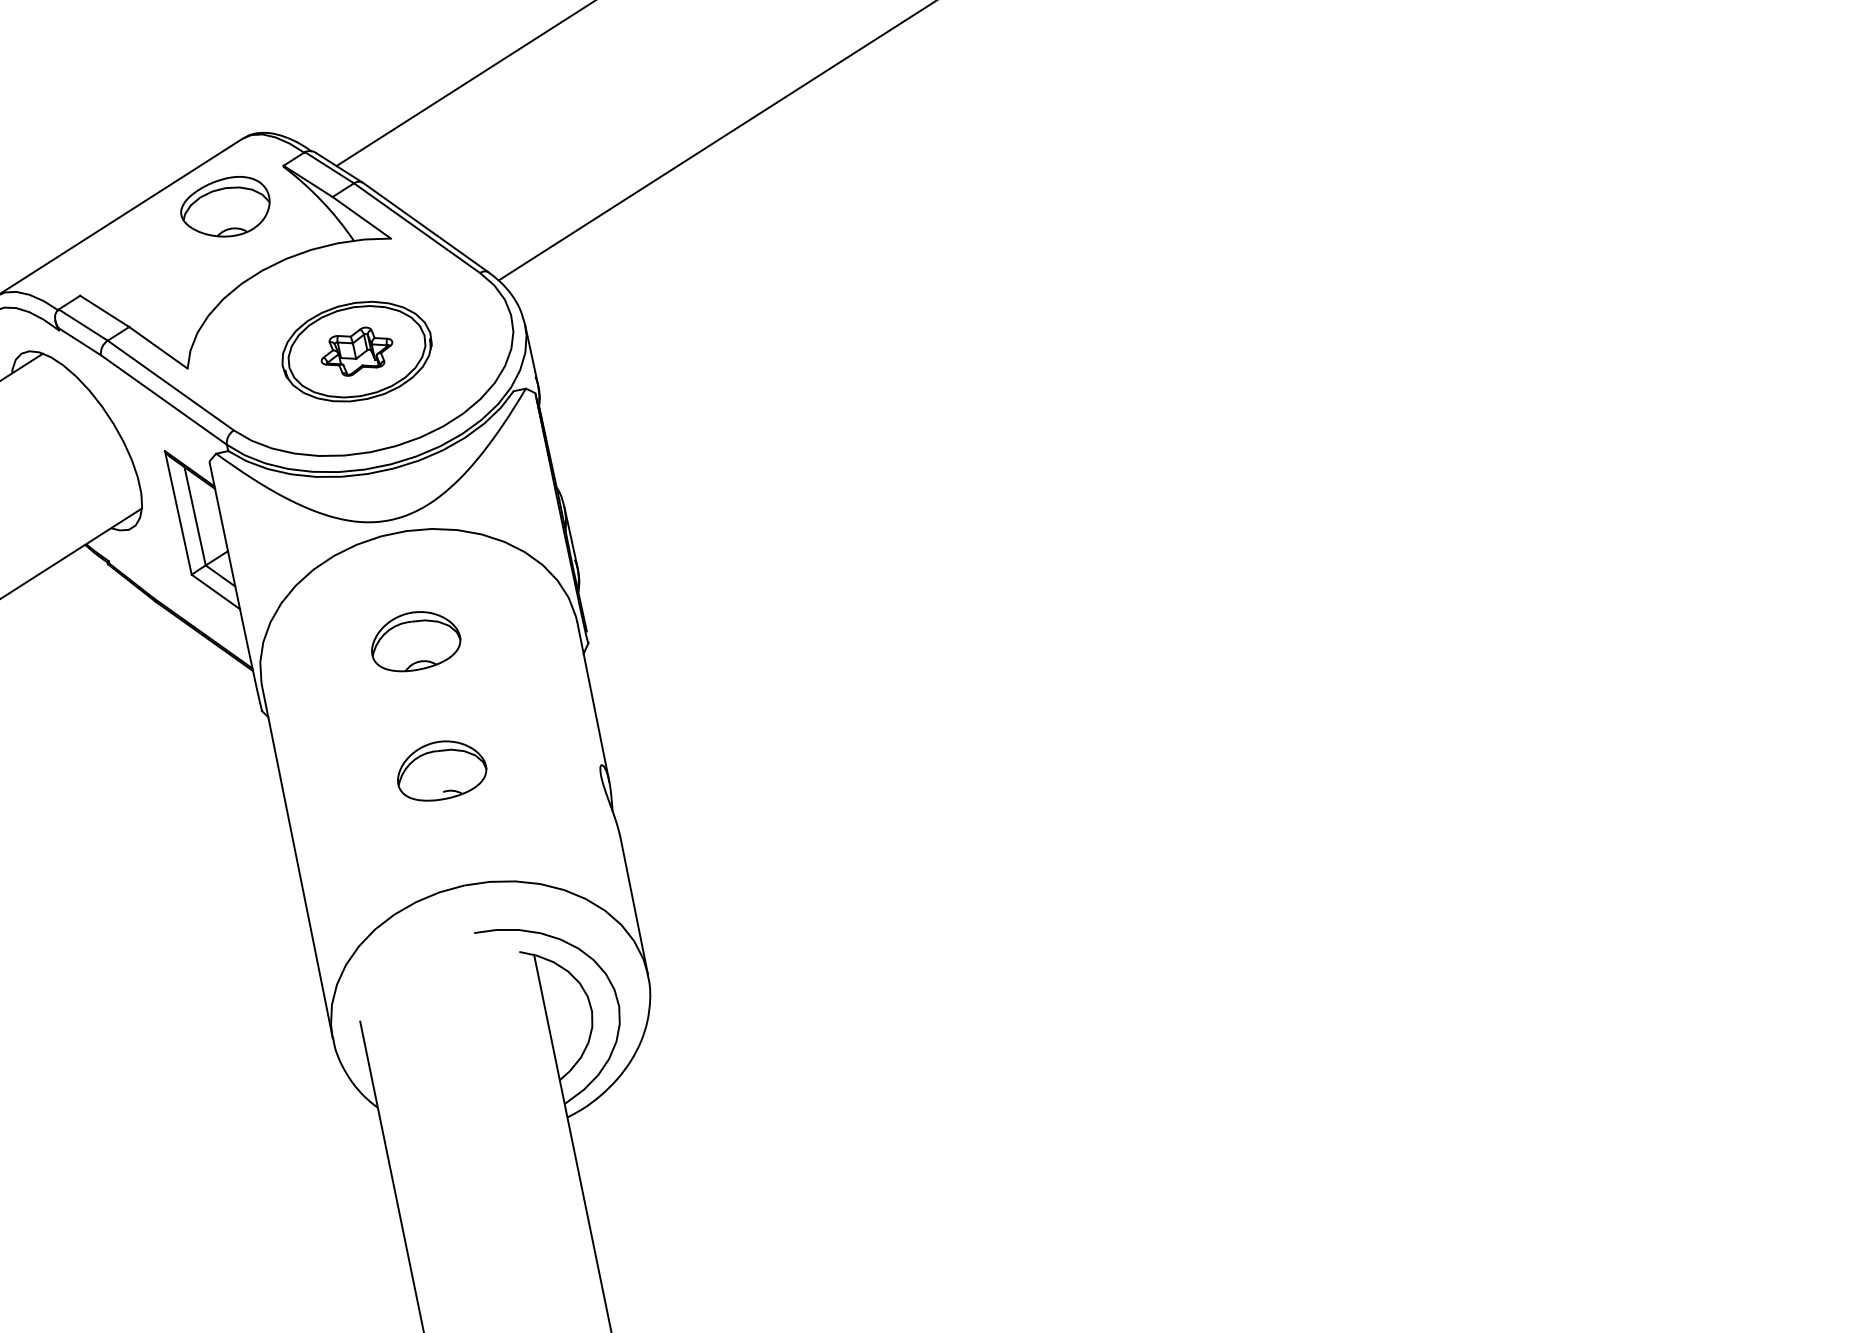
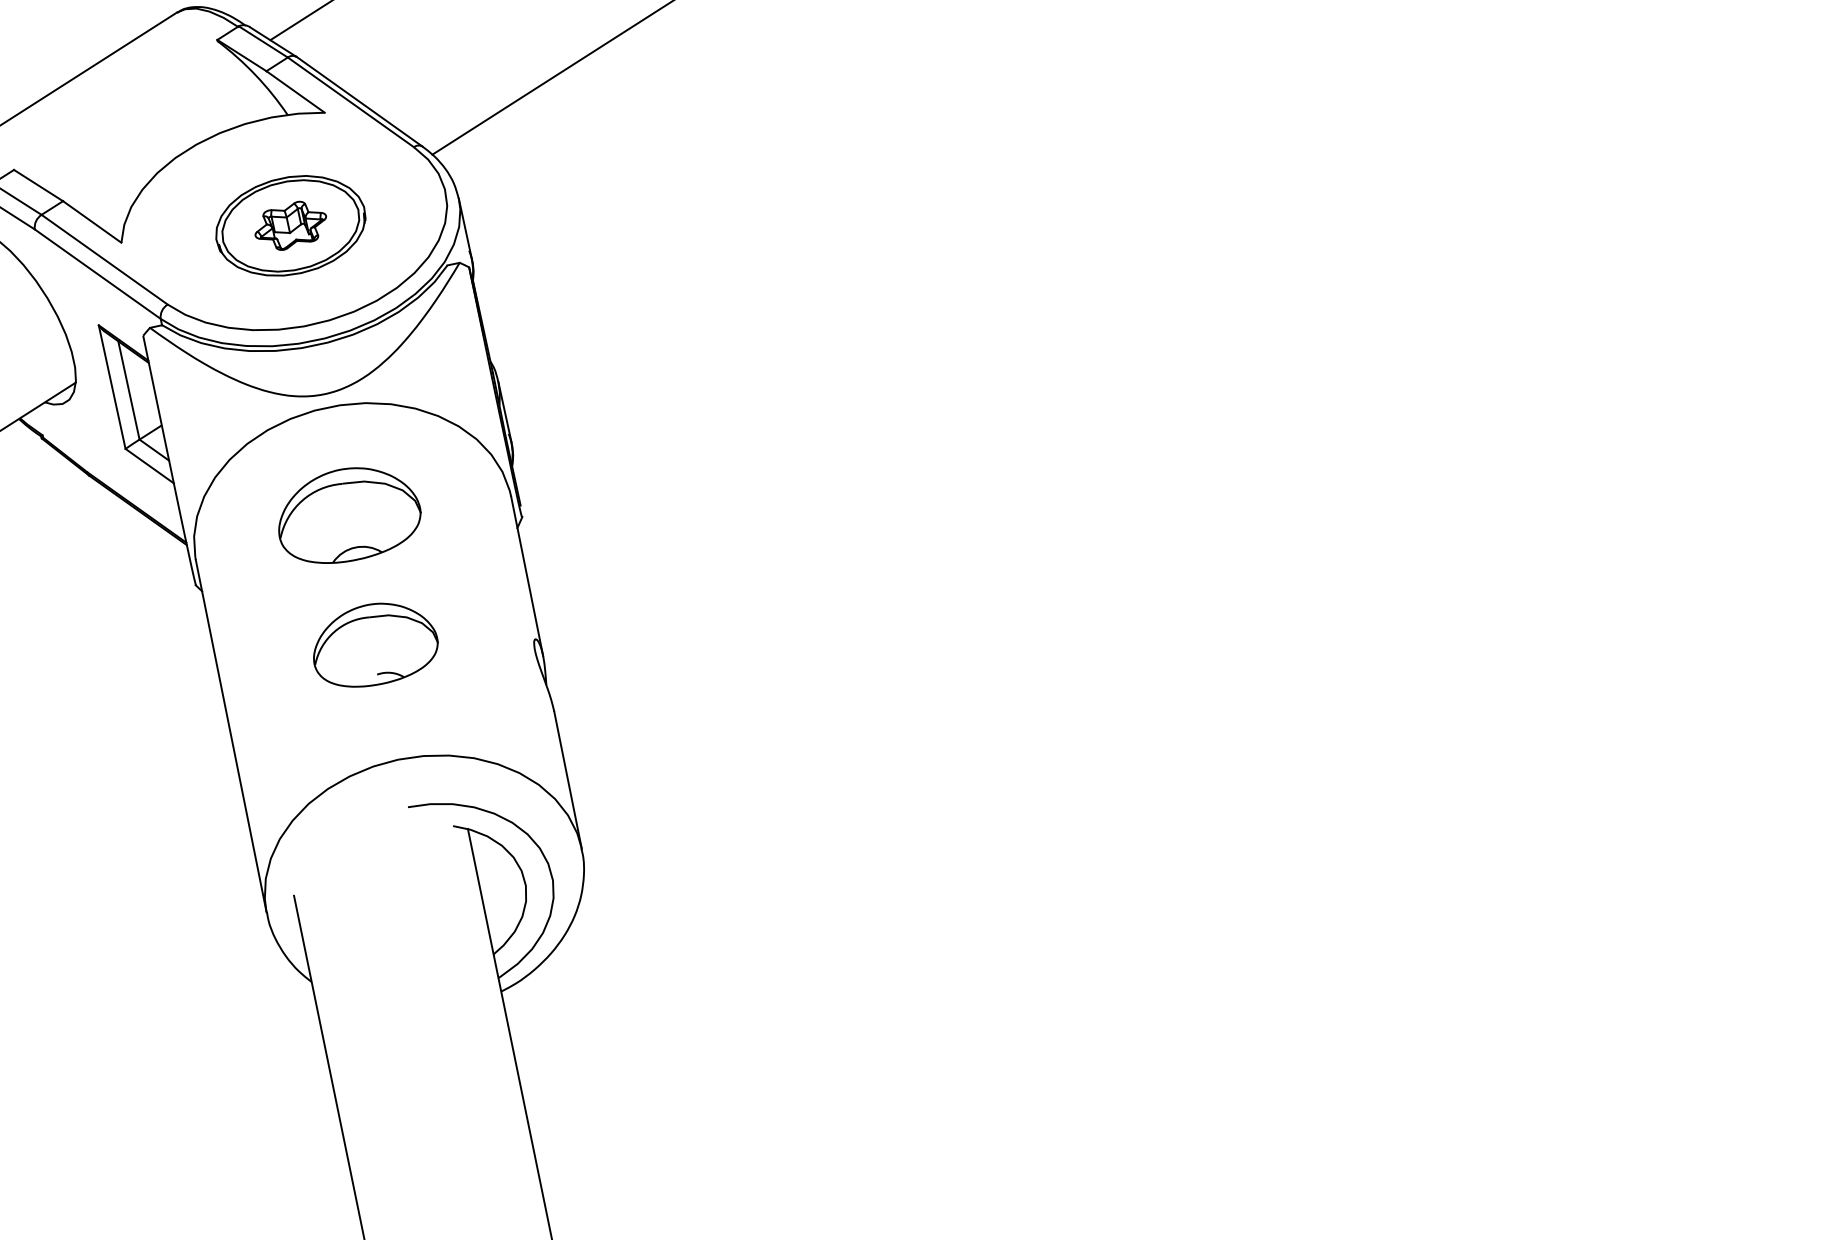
part: (225, 206) -> (159, 80), removed
part: (416, 641) -> (350, 515), size x1.6
part: (442, 770) -> (376, 644), size x1.4

